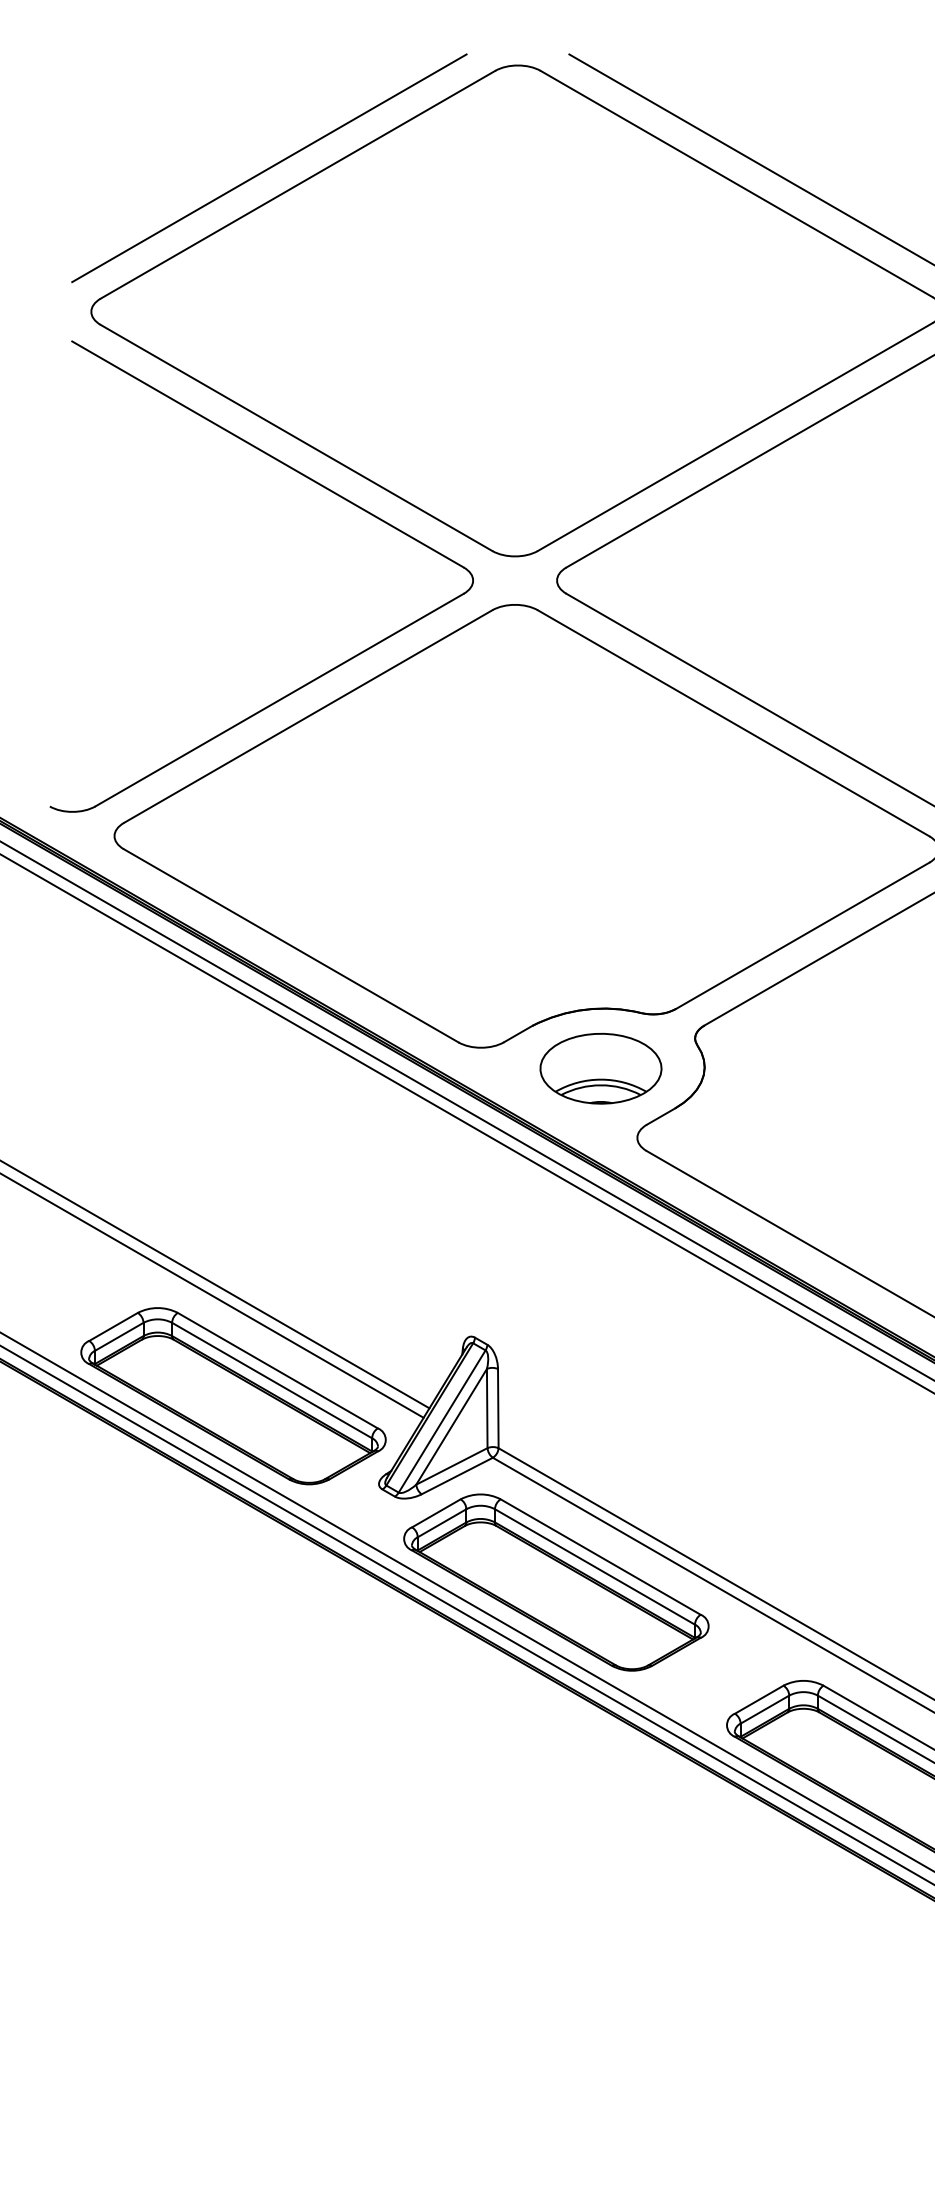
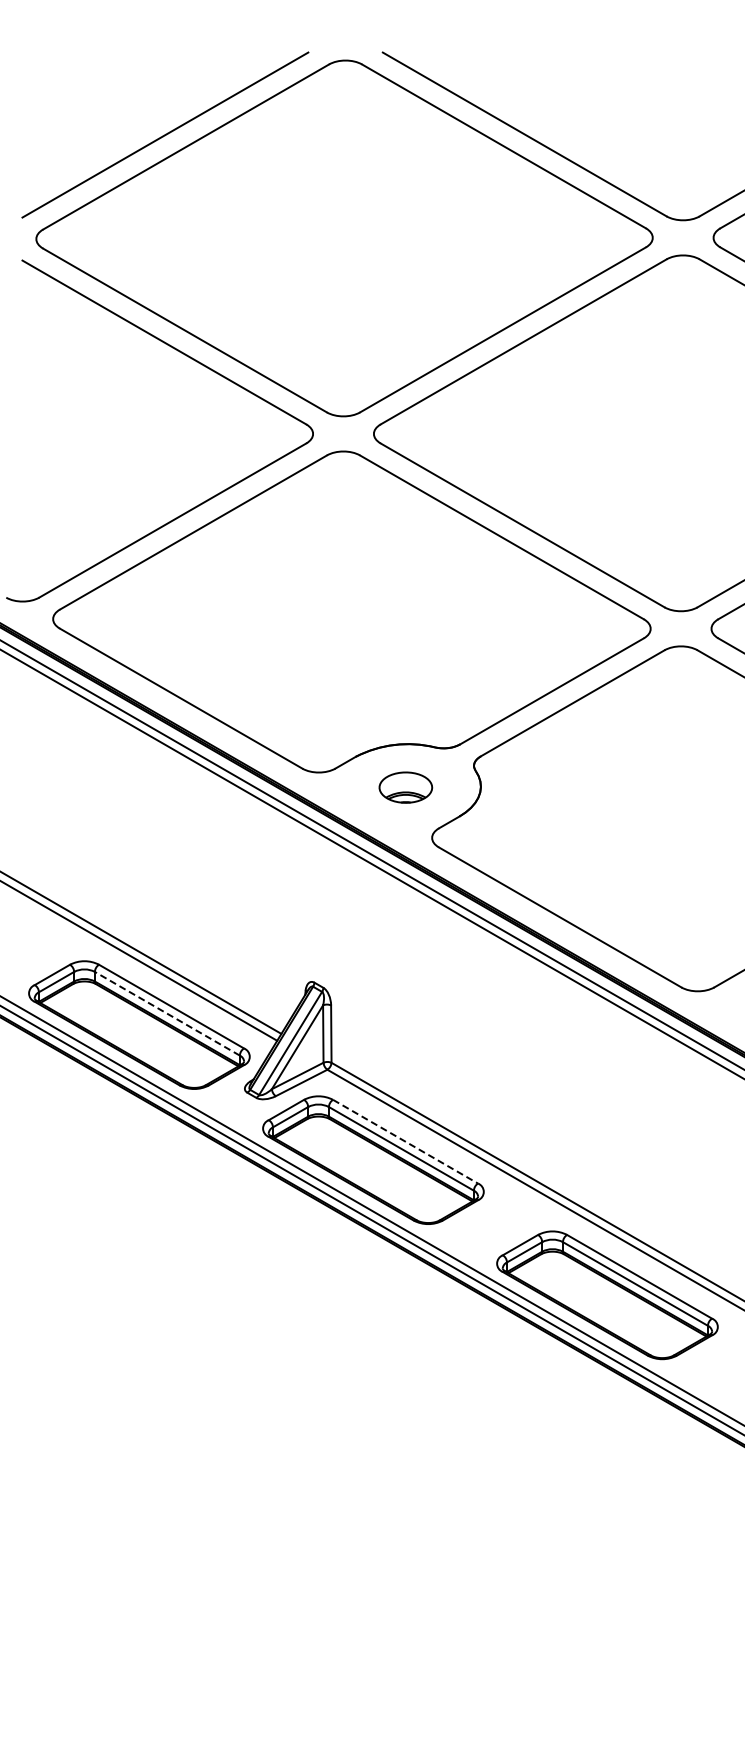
part: (600, 1068) -> (405, 787), size x0.6
line: (272, 1380) -> (167, 1013), solid -> dashed
line: (600, 1556) -> (405, 1141), solid -> dashed

